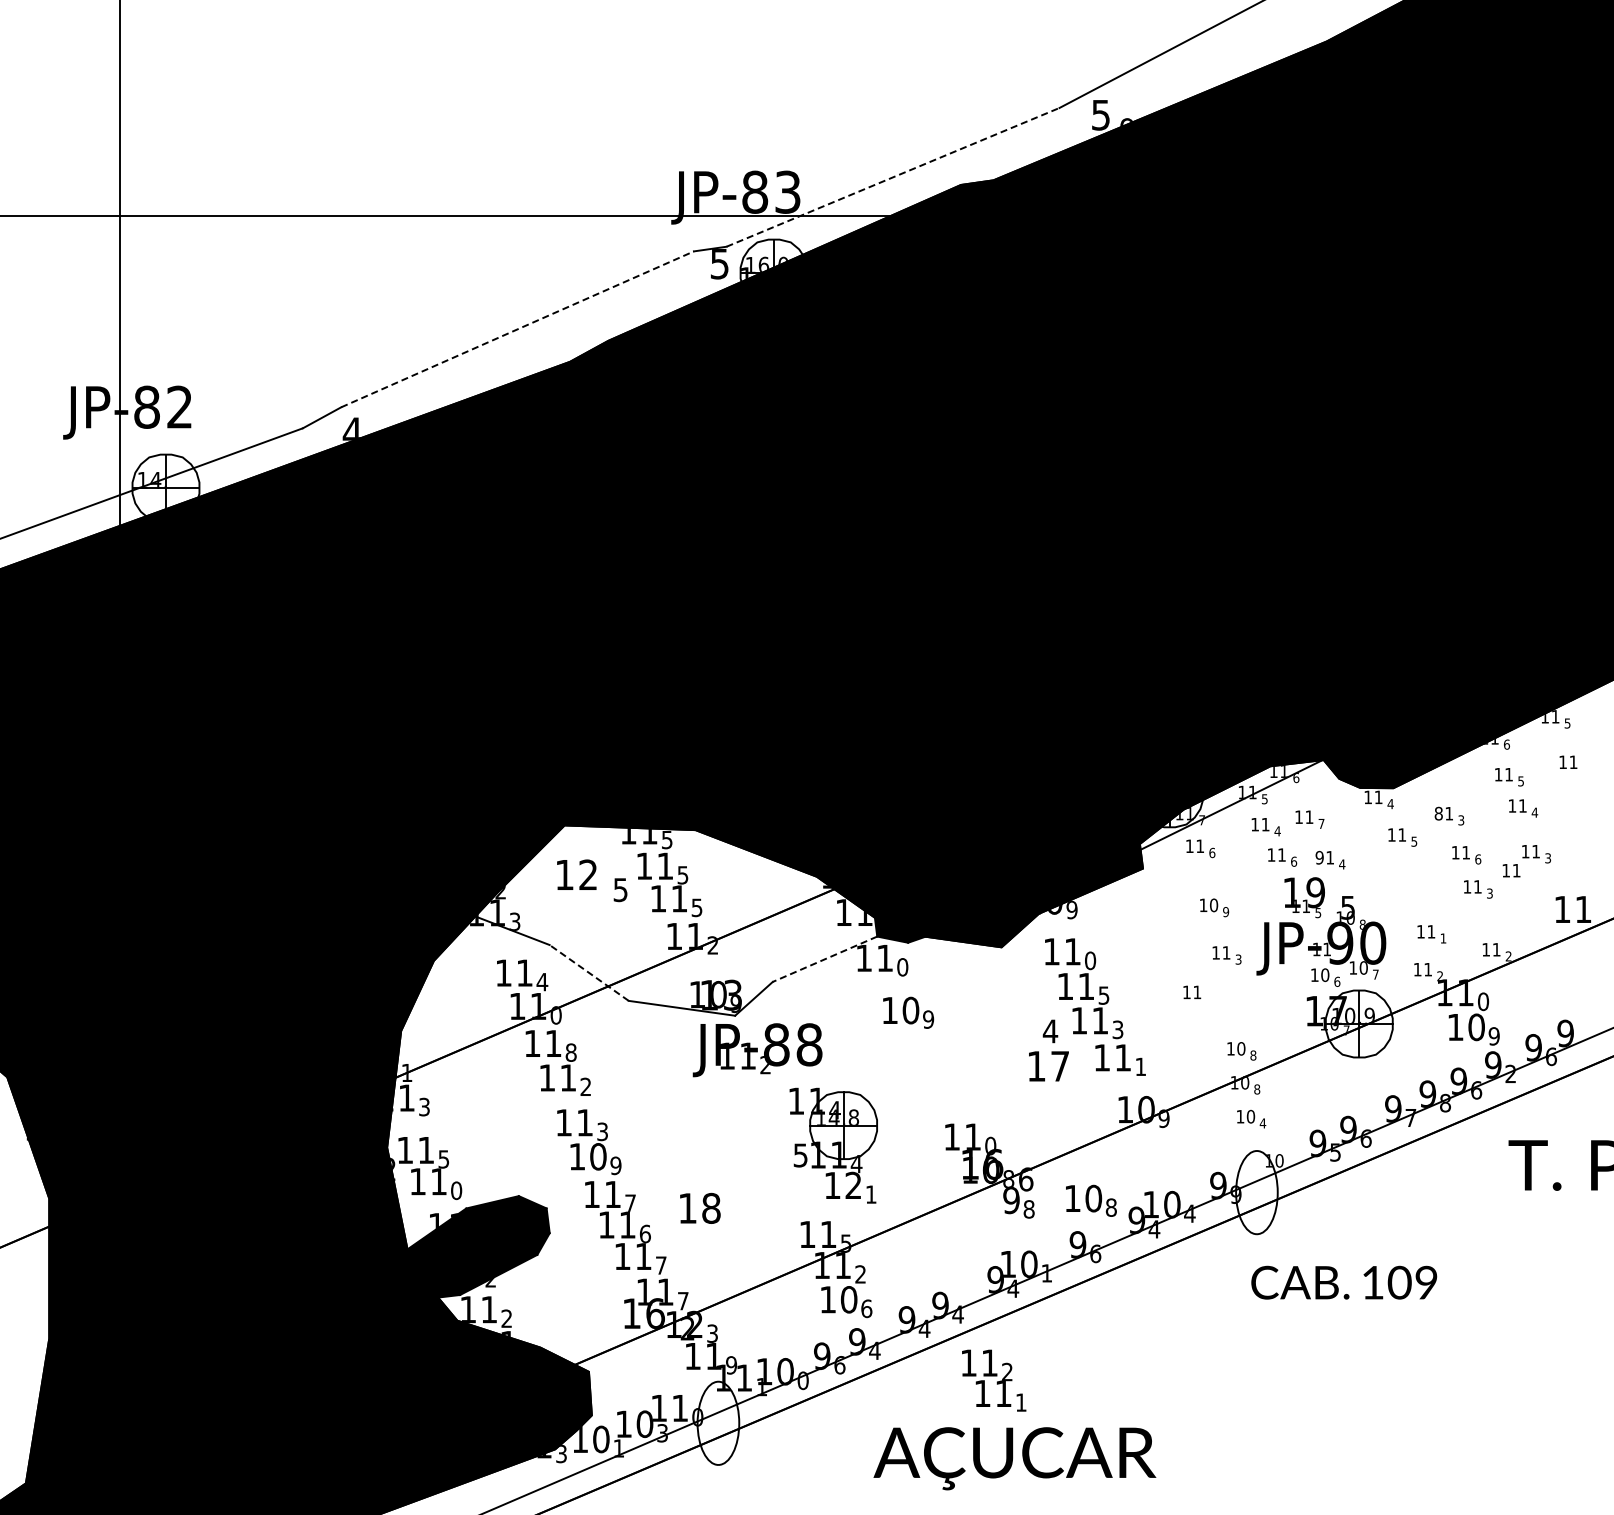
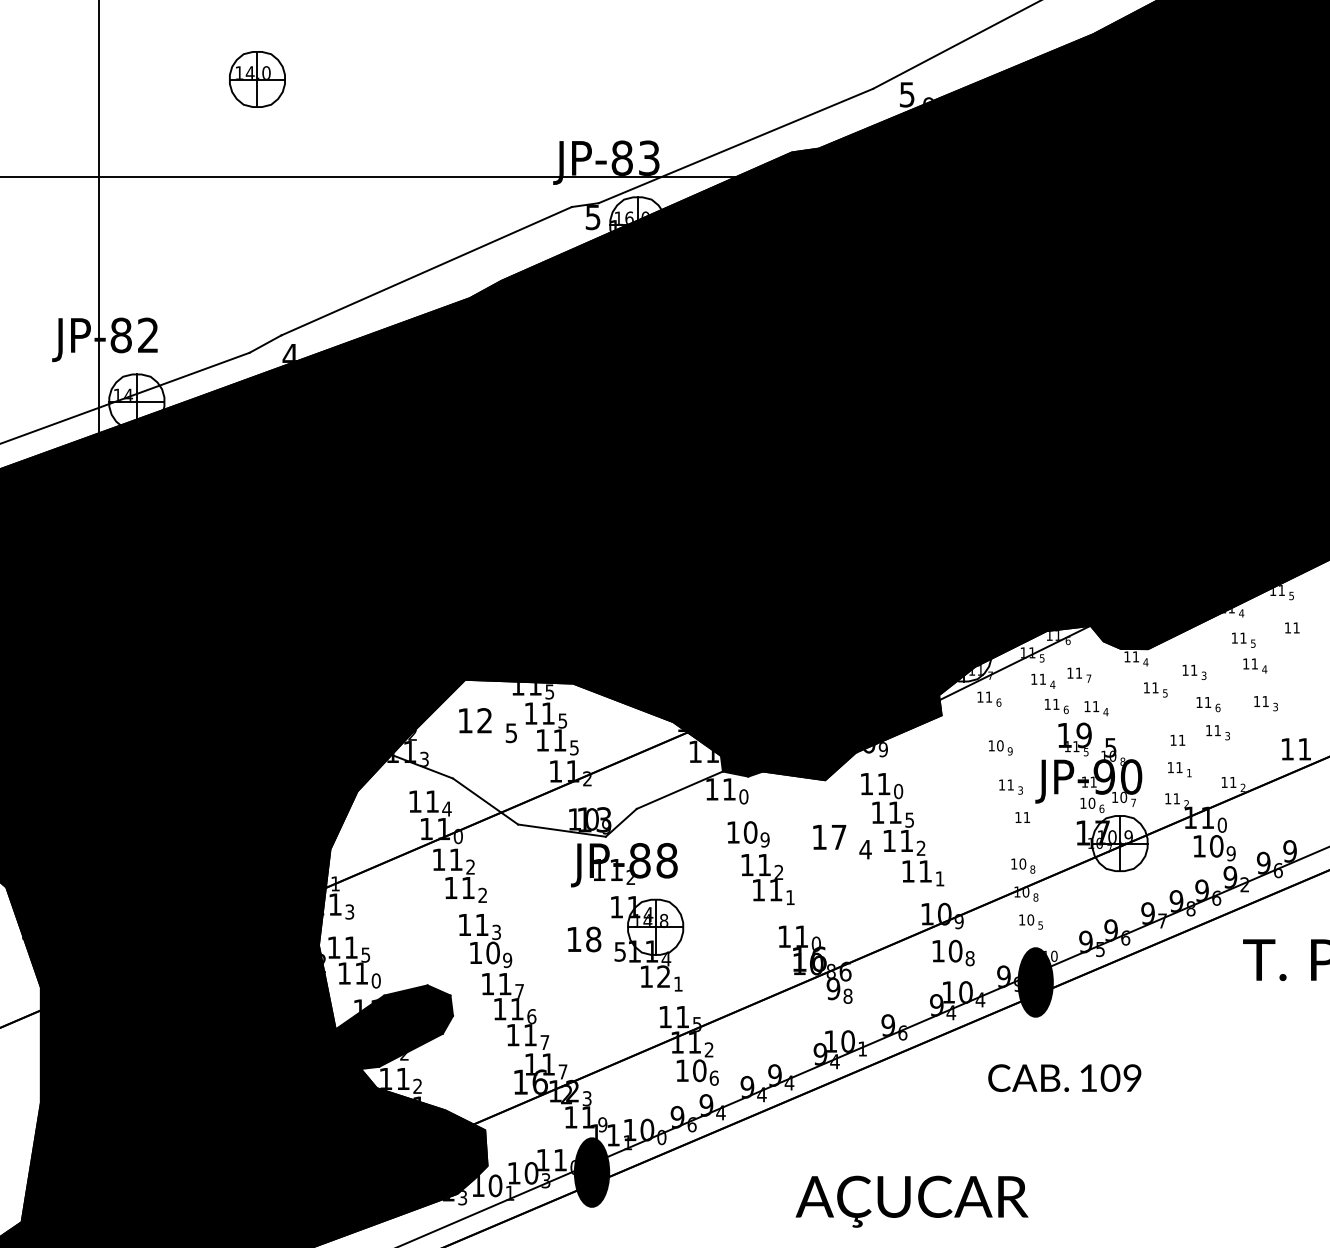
part: (312, 96) -> (257, 79), added
line: (893, 177) -> (736, 146), dashed -> solid
line: (517, 329) -> (426, 271), dashed -> solid
text: (1506, 744) -> (1241, 613), 6 -> 4
text: (1438, 813) -> (1185, 670), 81 -> 11
text: (1319, 857) -> (1087, 706), 91 -> 11
text: (1511, 870) -> (1177, 740), moved
line: (825, 959) -> (680, 790), dashed -> solid
line: (588, 972) -> (484, 801), dashed -> solid
text: (1192, 991) -> (1022, 816), moved
text: (1117, 1029) -> (920, 848), 3 -> 2
text: (570, 1052) -> (470, 867), 8 -> 2
text: (1048, 1066) -> (829, 837), moved
text: (1262, 1123) -> (1040, 925), 4 -> 5
part: (833, 1145) -> (647, 943), moved
fill: (1256, 1192) -> (1035, 982), added
text: (1091, 1200) -> (953, 952), moved
text: (700, 1207) -> (584, 938), moved
text: (1344, 1282) -> (1065, 1077), moved
text: (994, 1380) -> (768, 879), moved
fill: (718, 1422) -> (592, 1171), added
text: (1014, 1458) -> (911, 1201), moved

